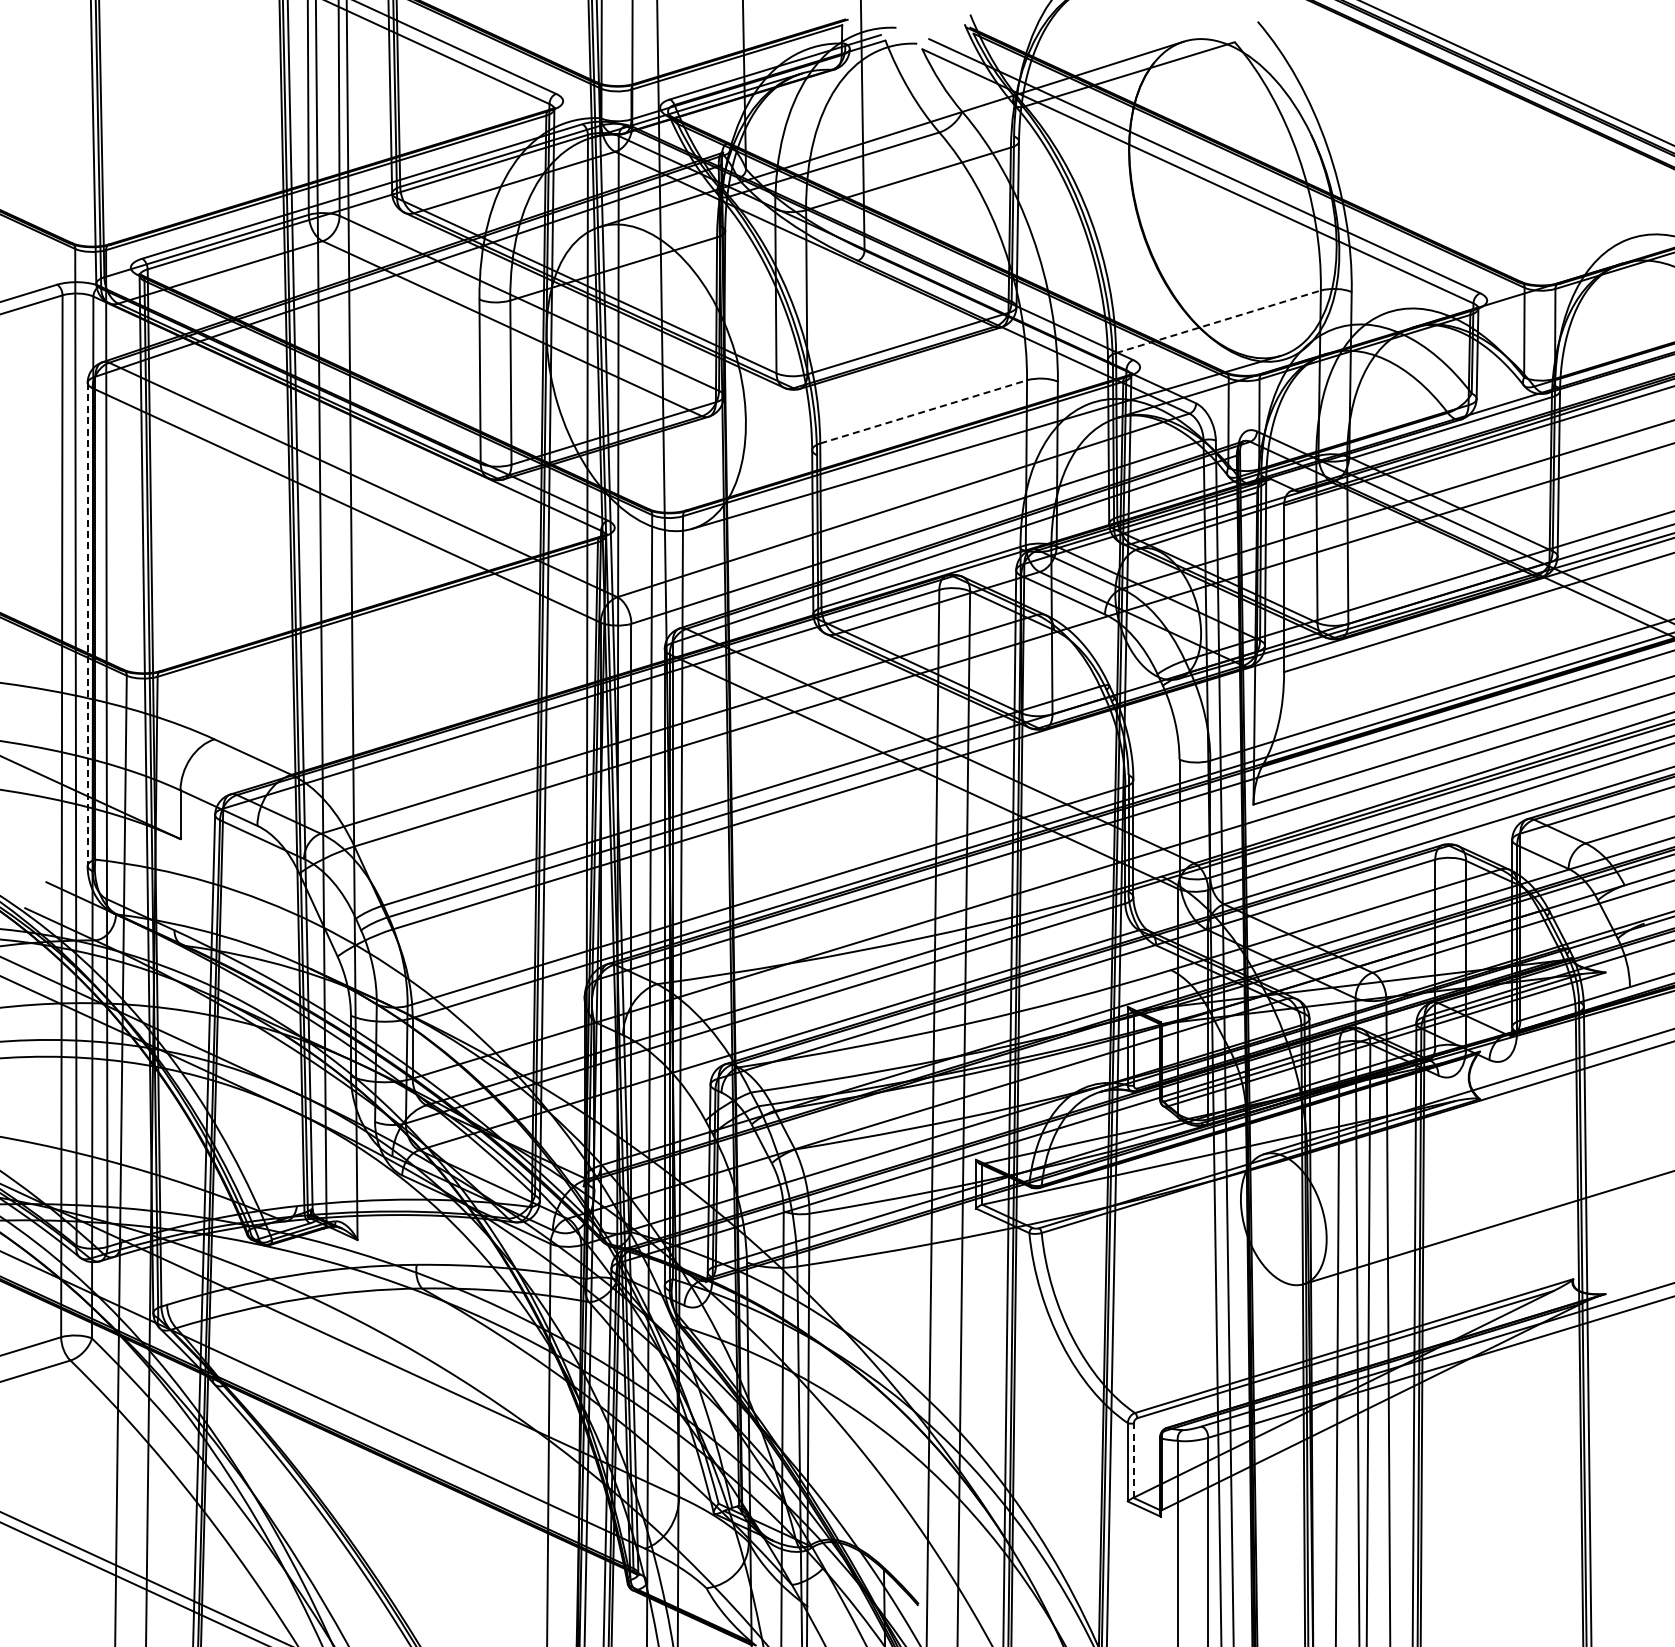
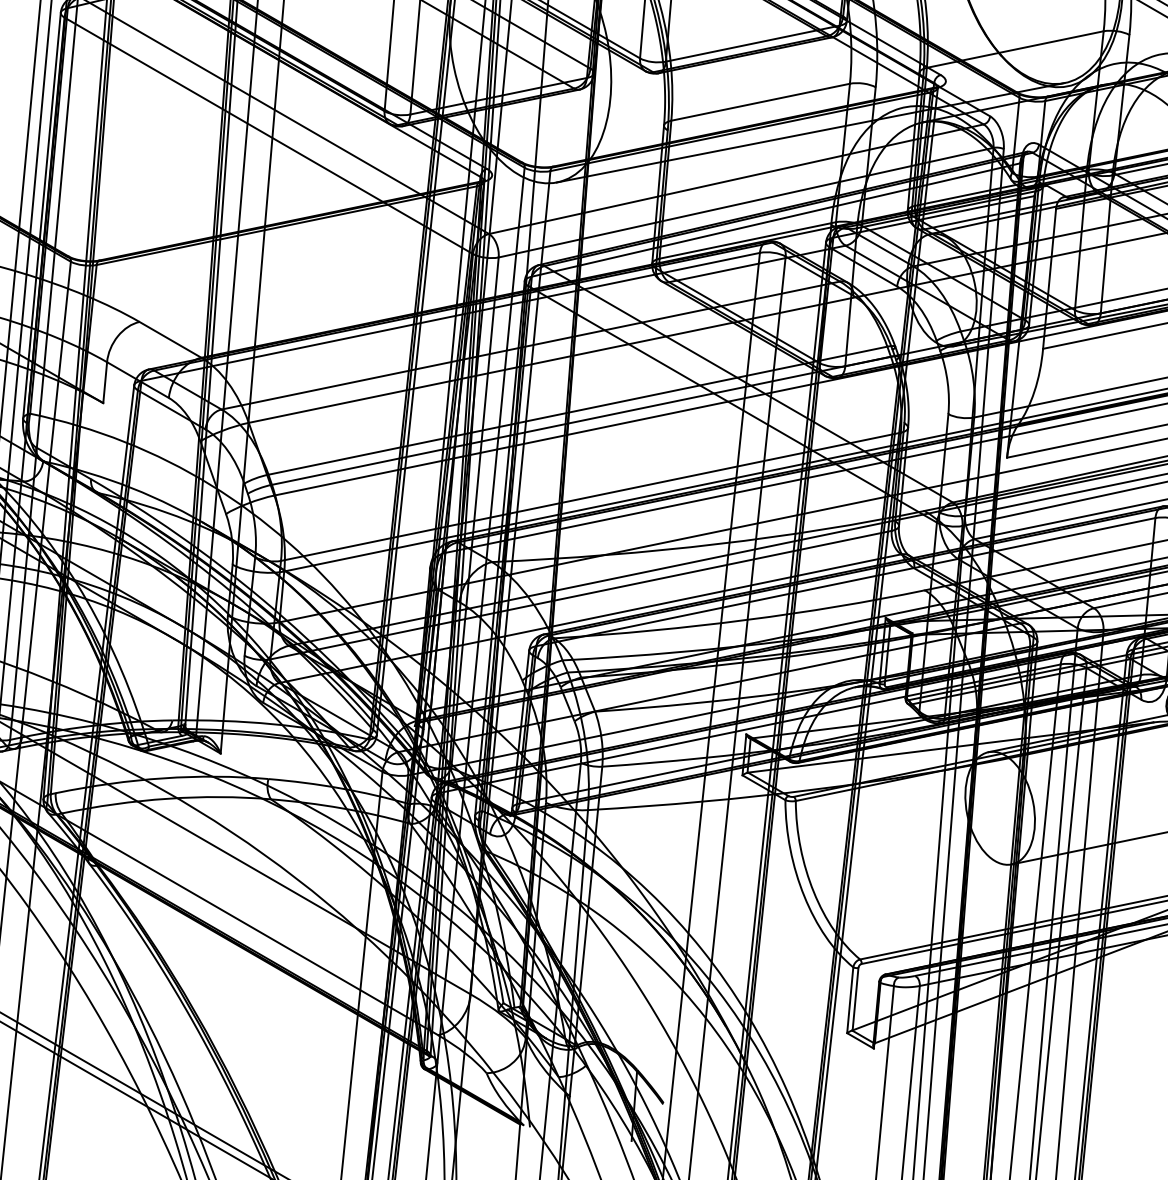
line: (1218, 321) -> (1015, 49), dashed -> solid
line: (924, 411) -> (761, 101), dashed -> solid
line: (87, 624) -> (41, 215), dashed -> solid
line: (1133, 1459) -> (855, 998), dashed -> solid

